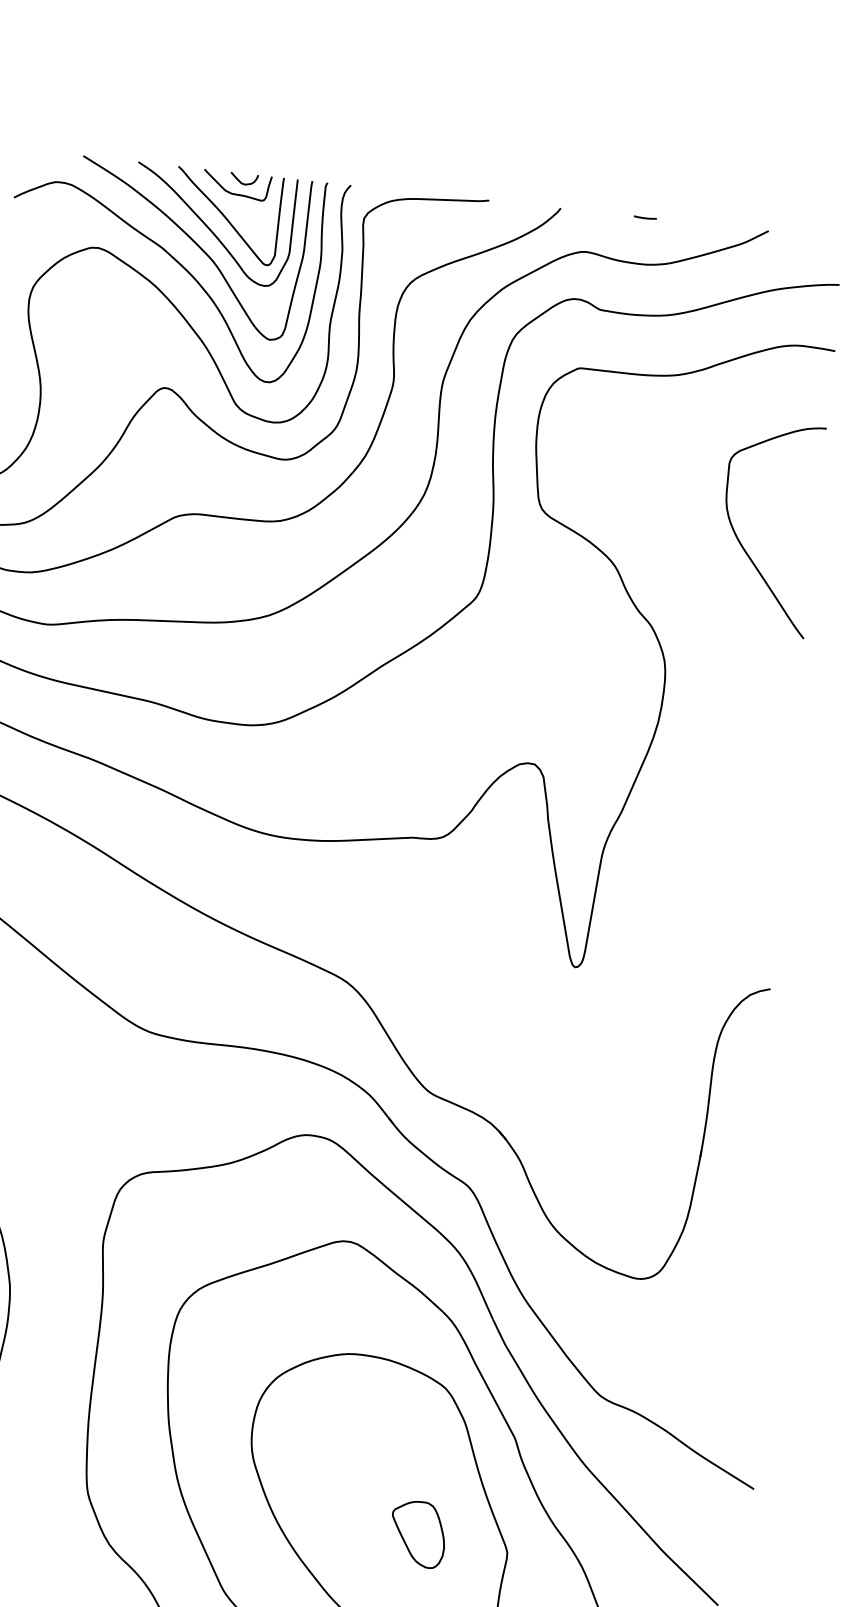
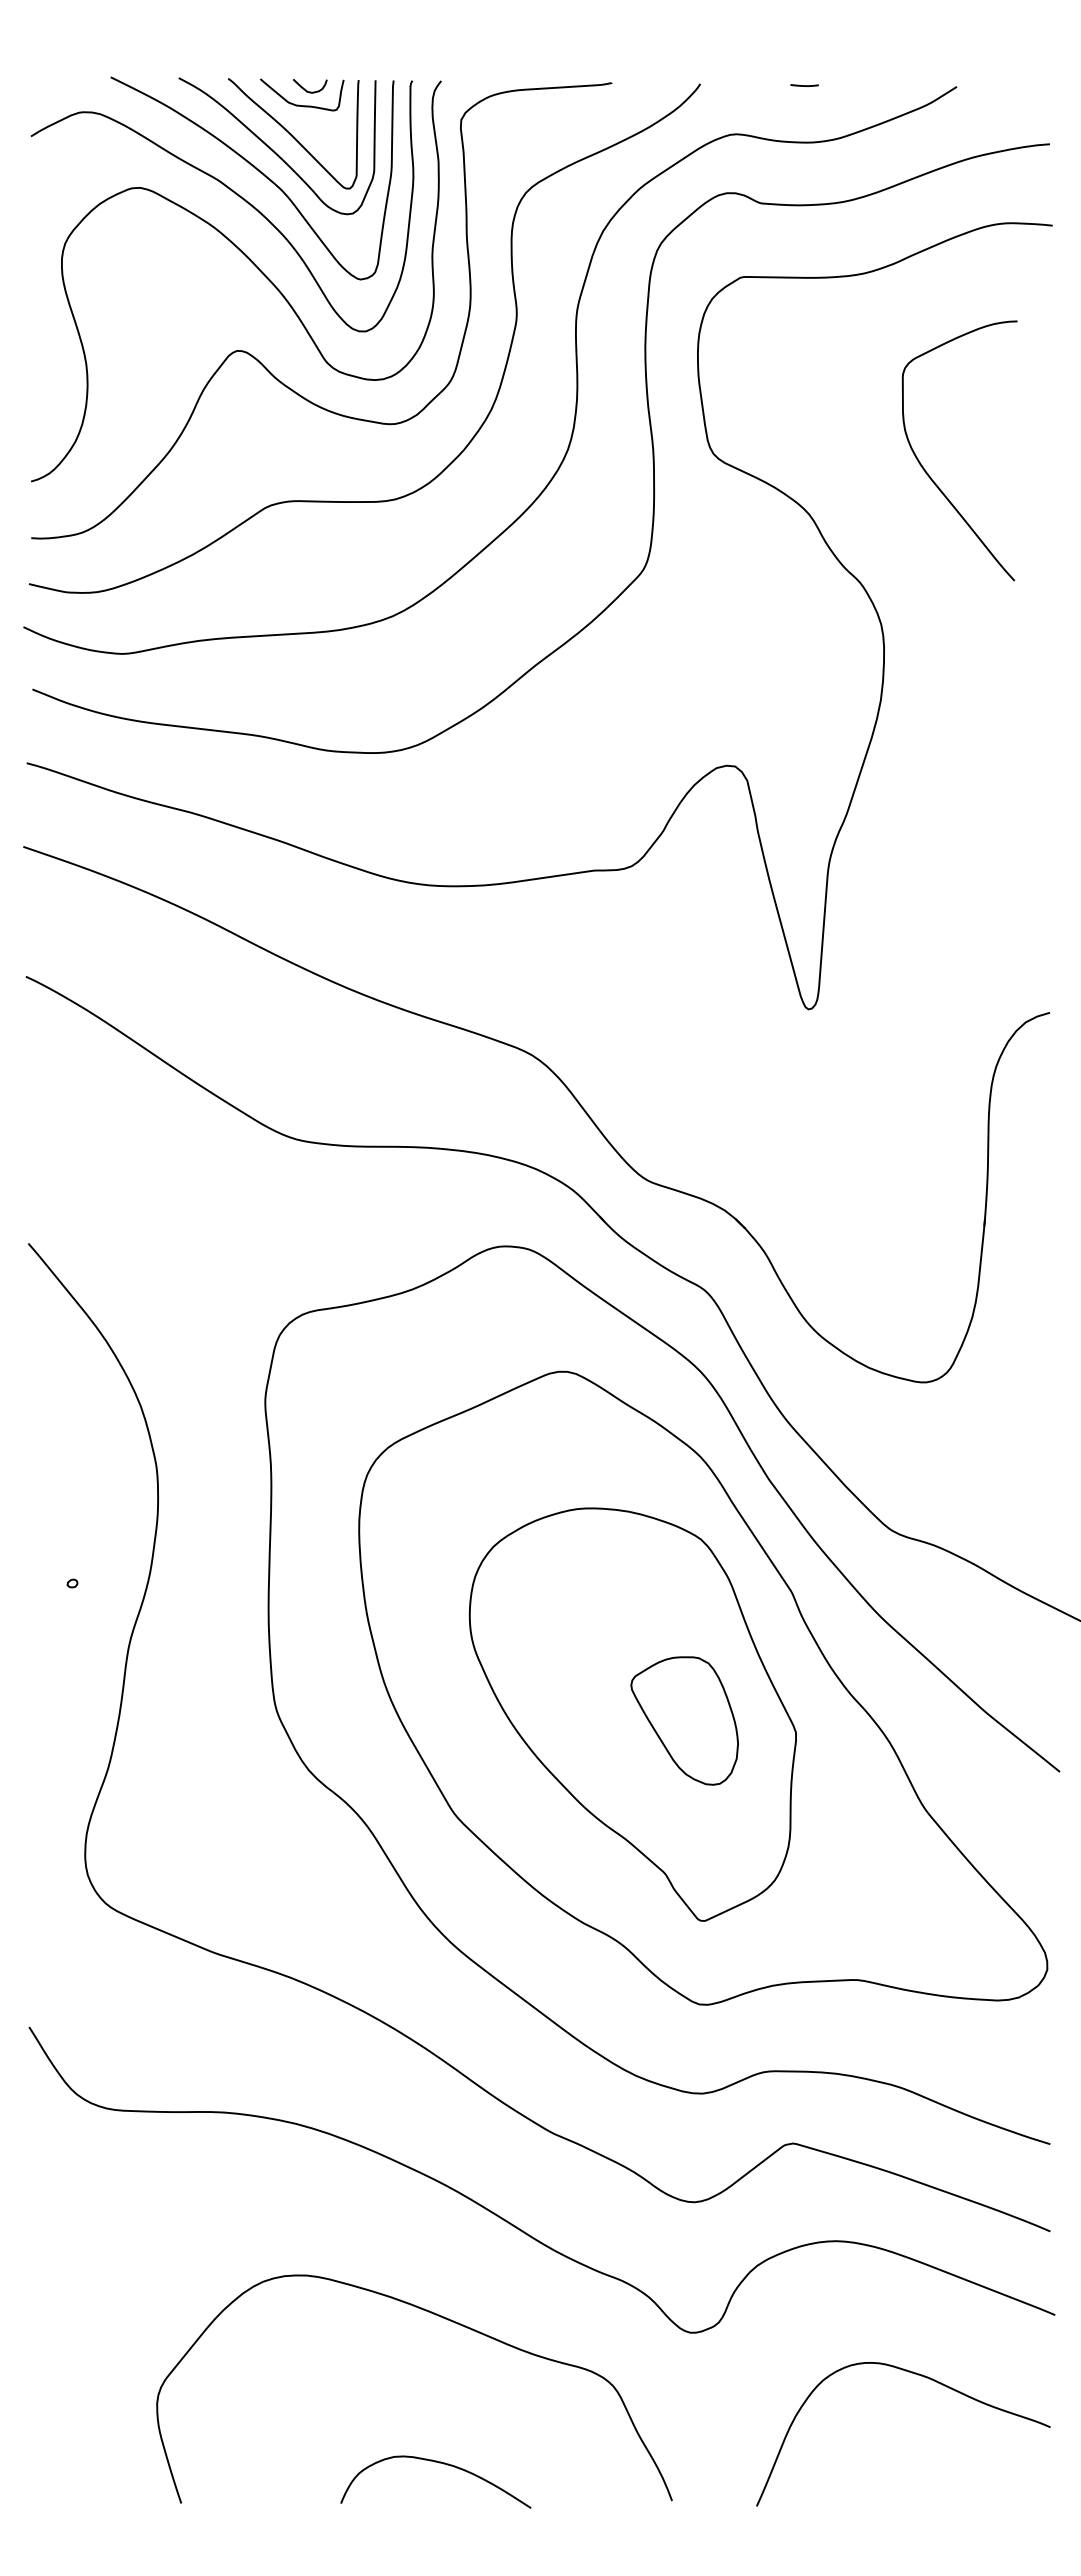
curve: (742, 544) -> (928, 473), moved
part: (417, 1533) -> (684, 1720), size x1.6

